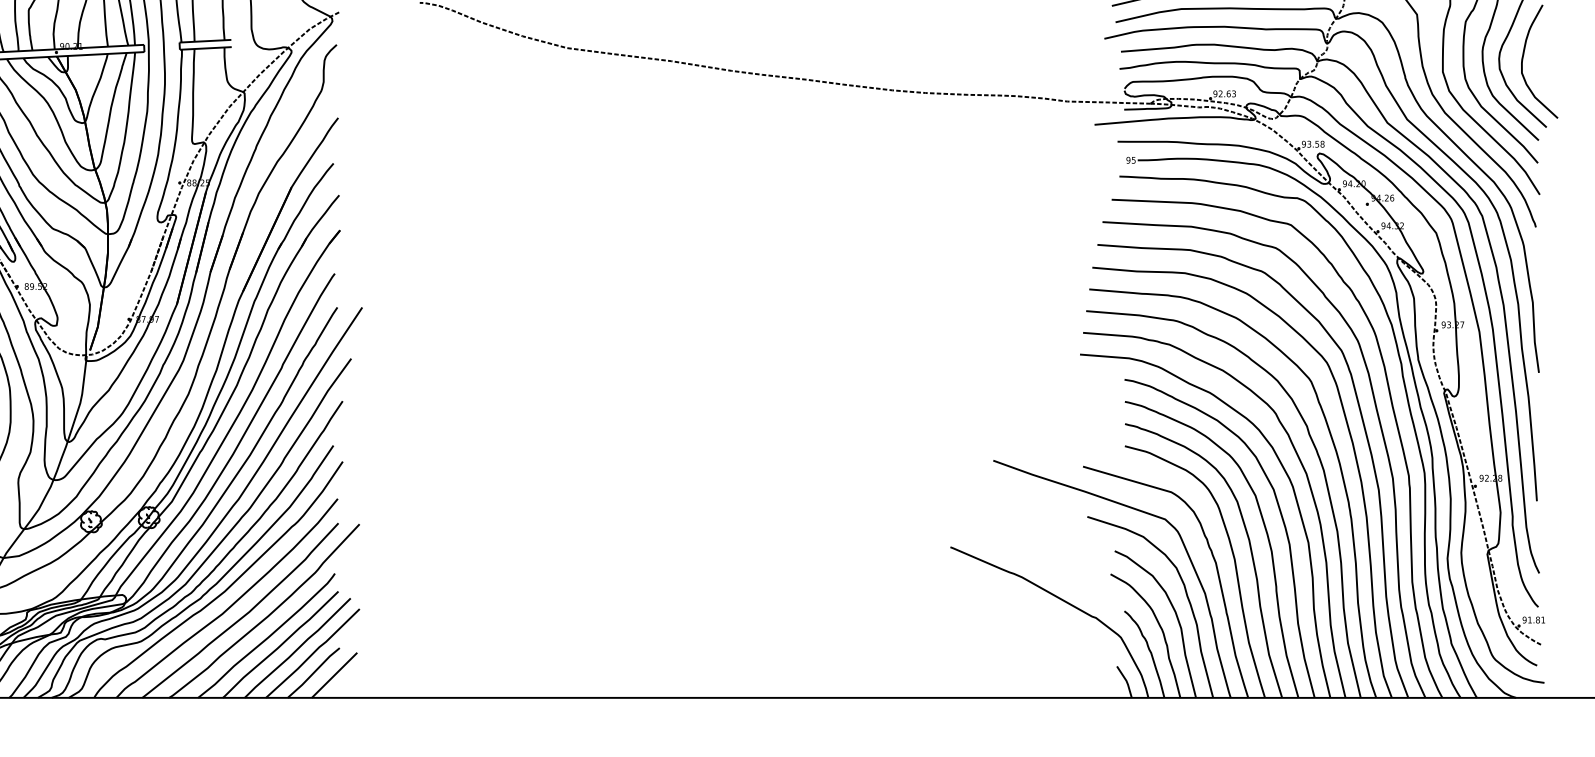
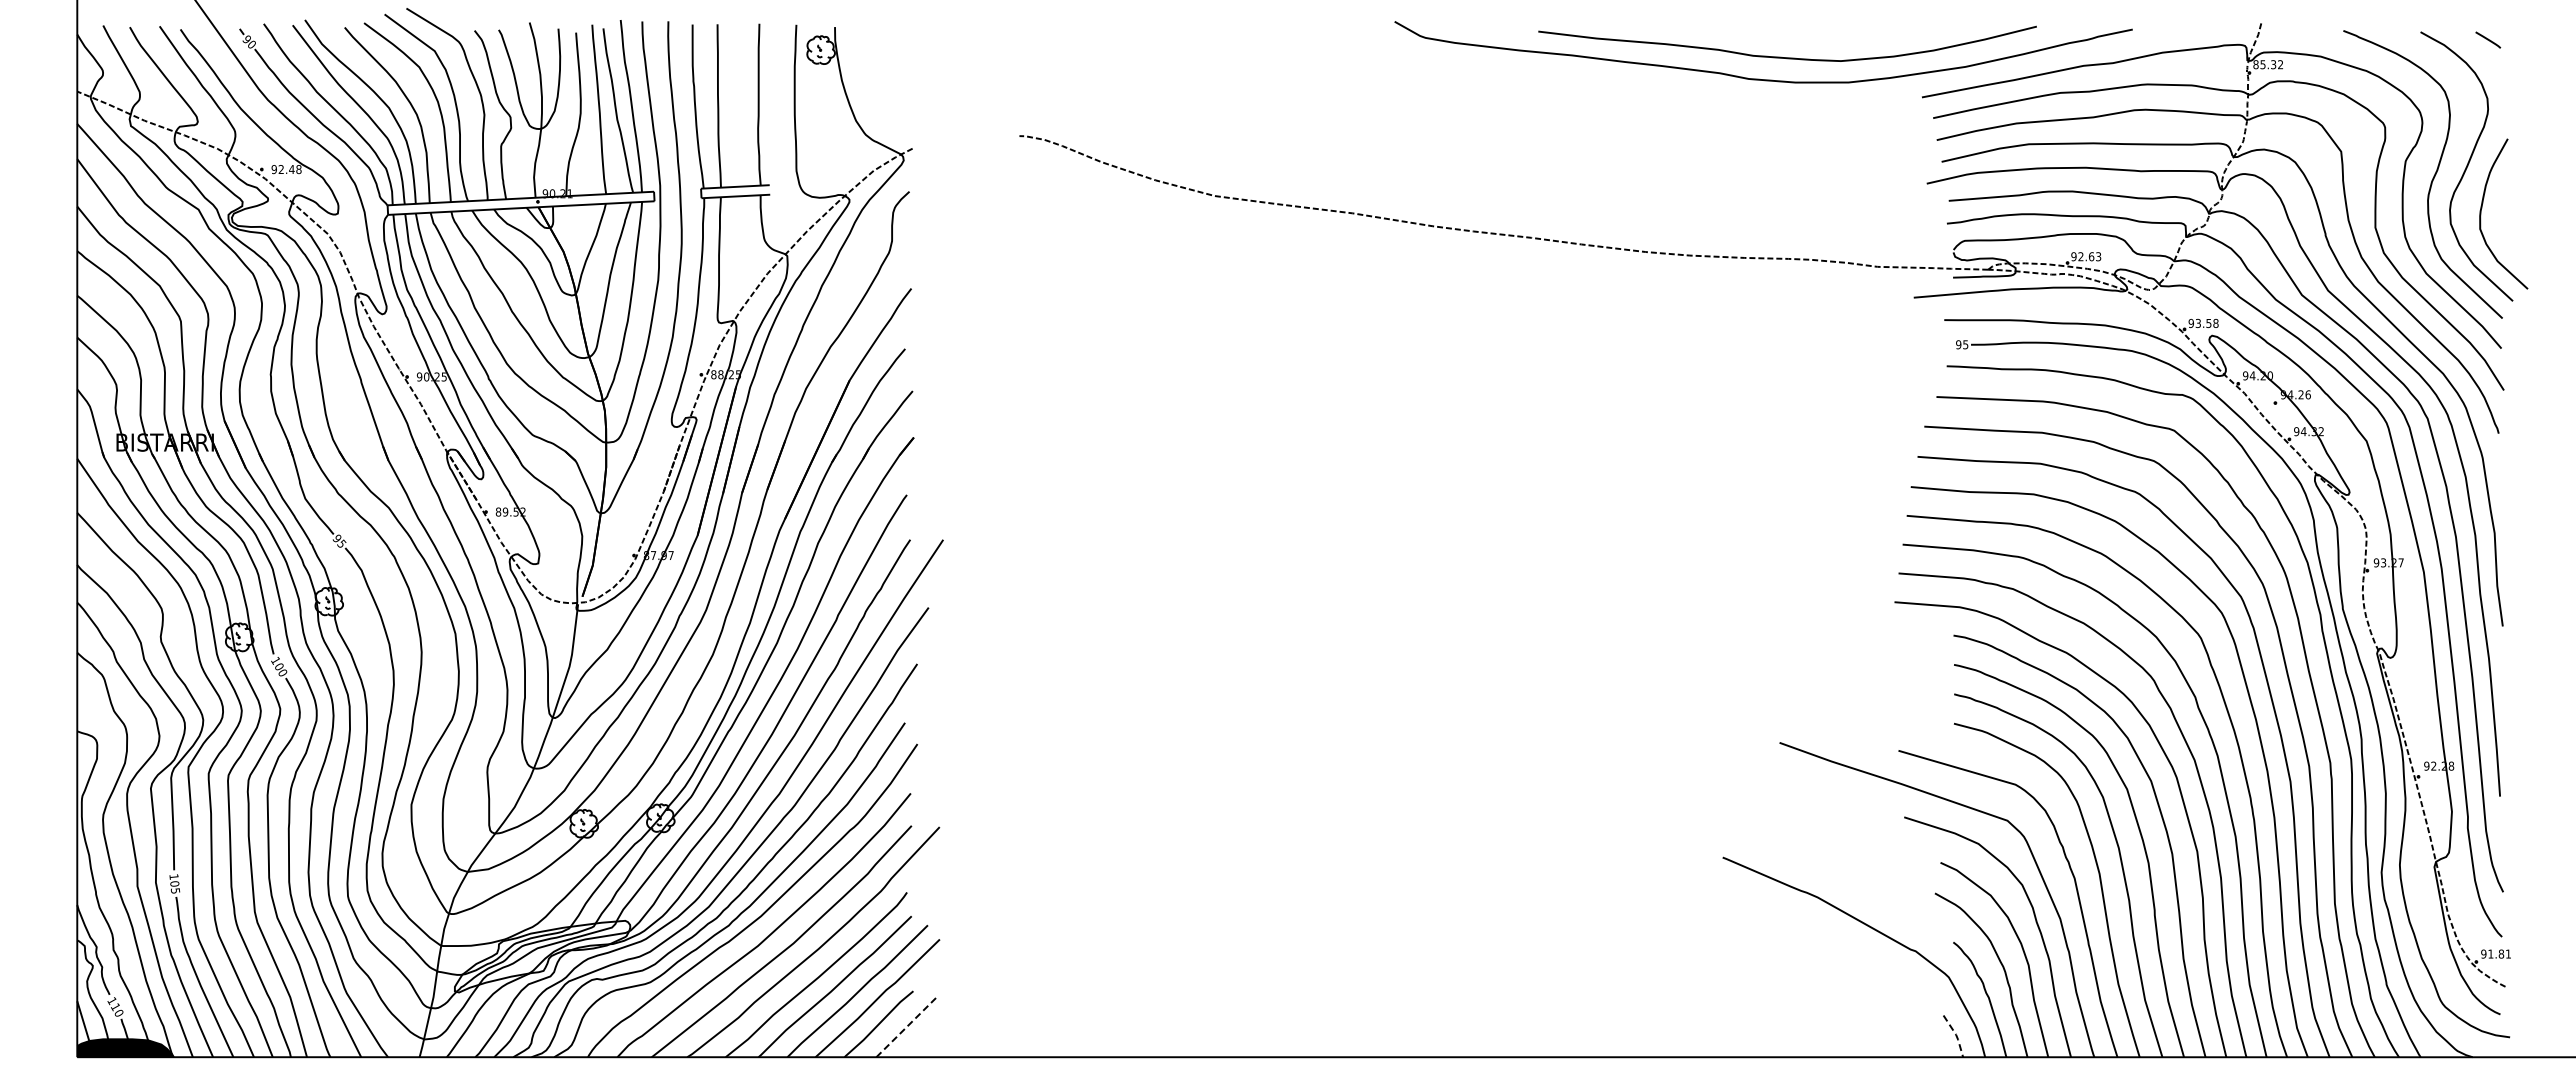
line: (334, 674) -> (906, 1026), solid -> dashed
line: (1126, 681) -> (1956, 1035), solid -> dashed

